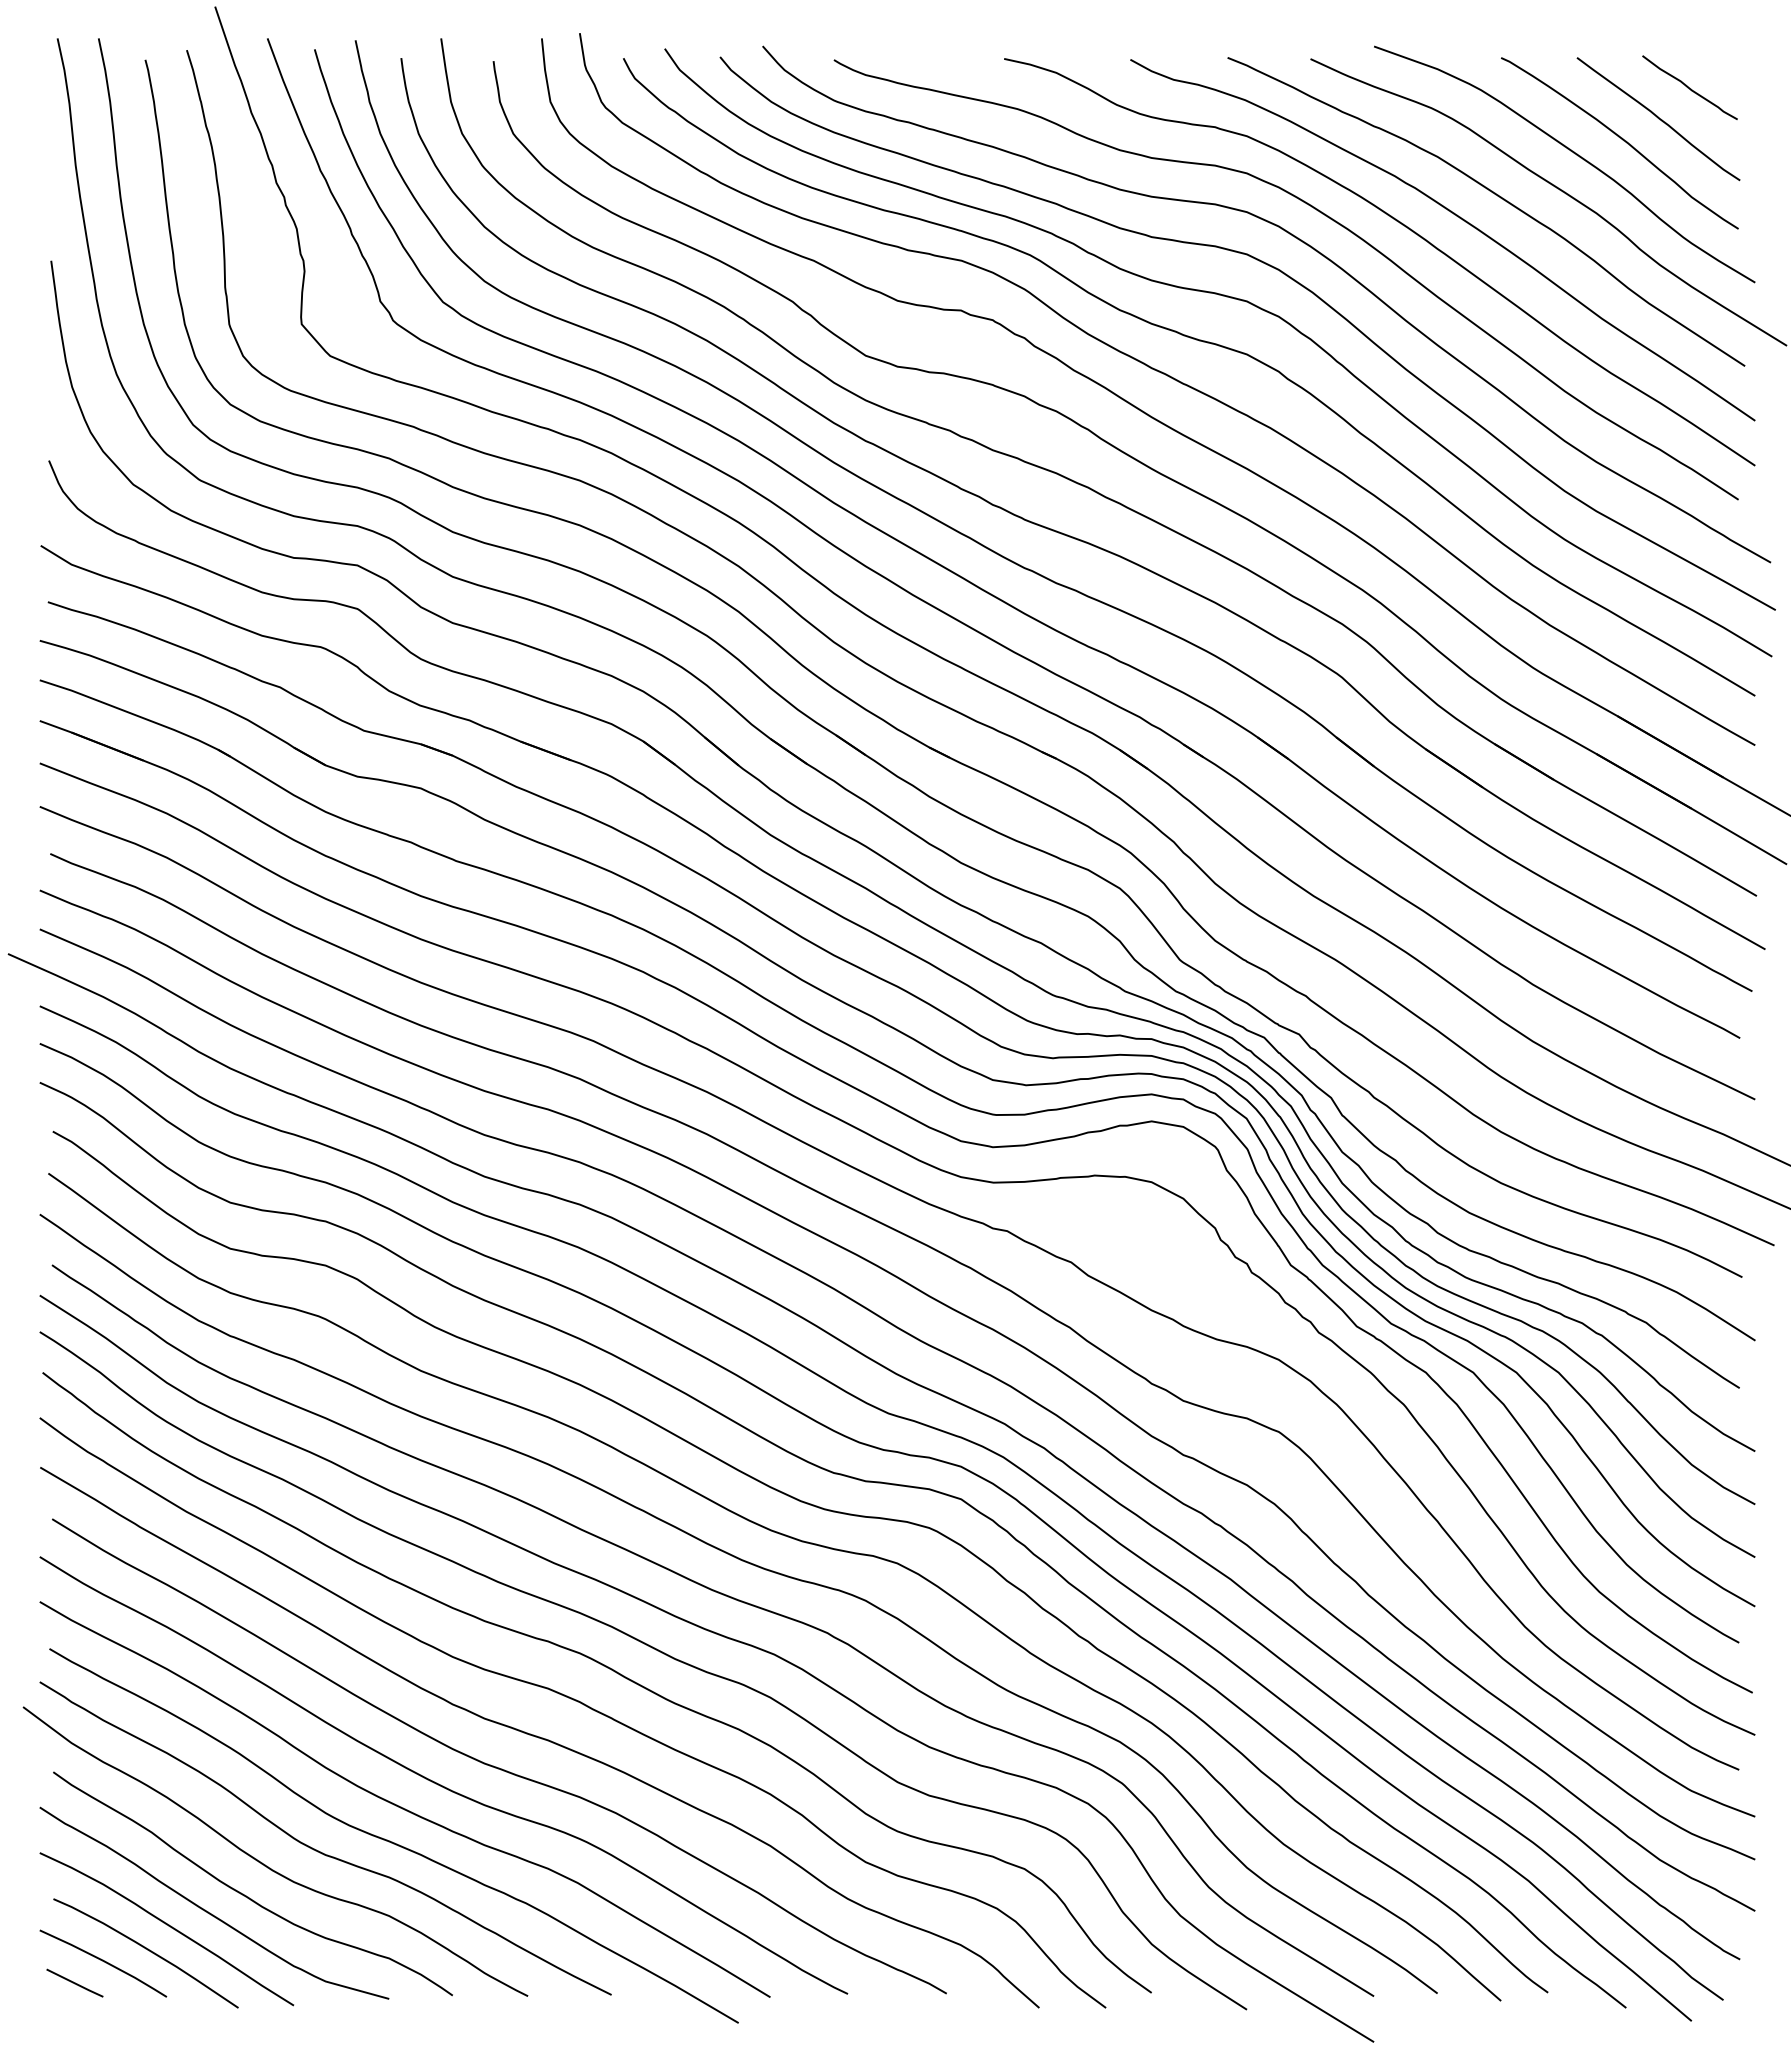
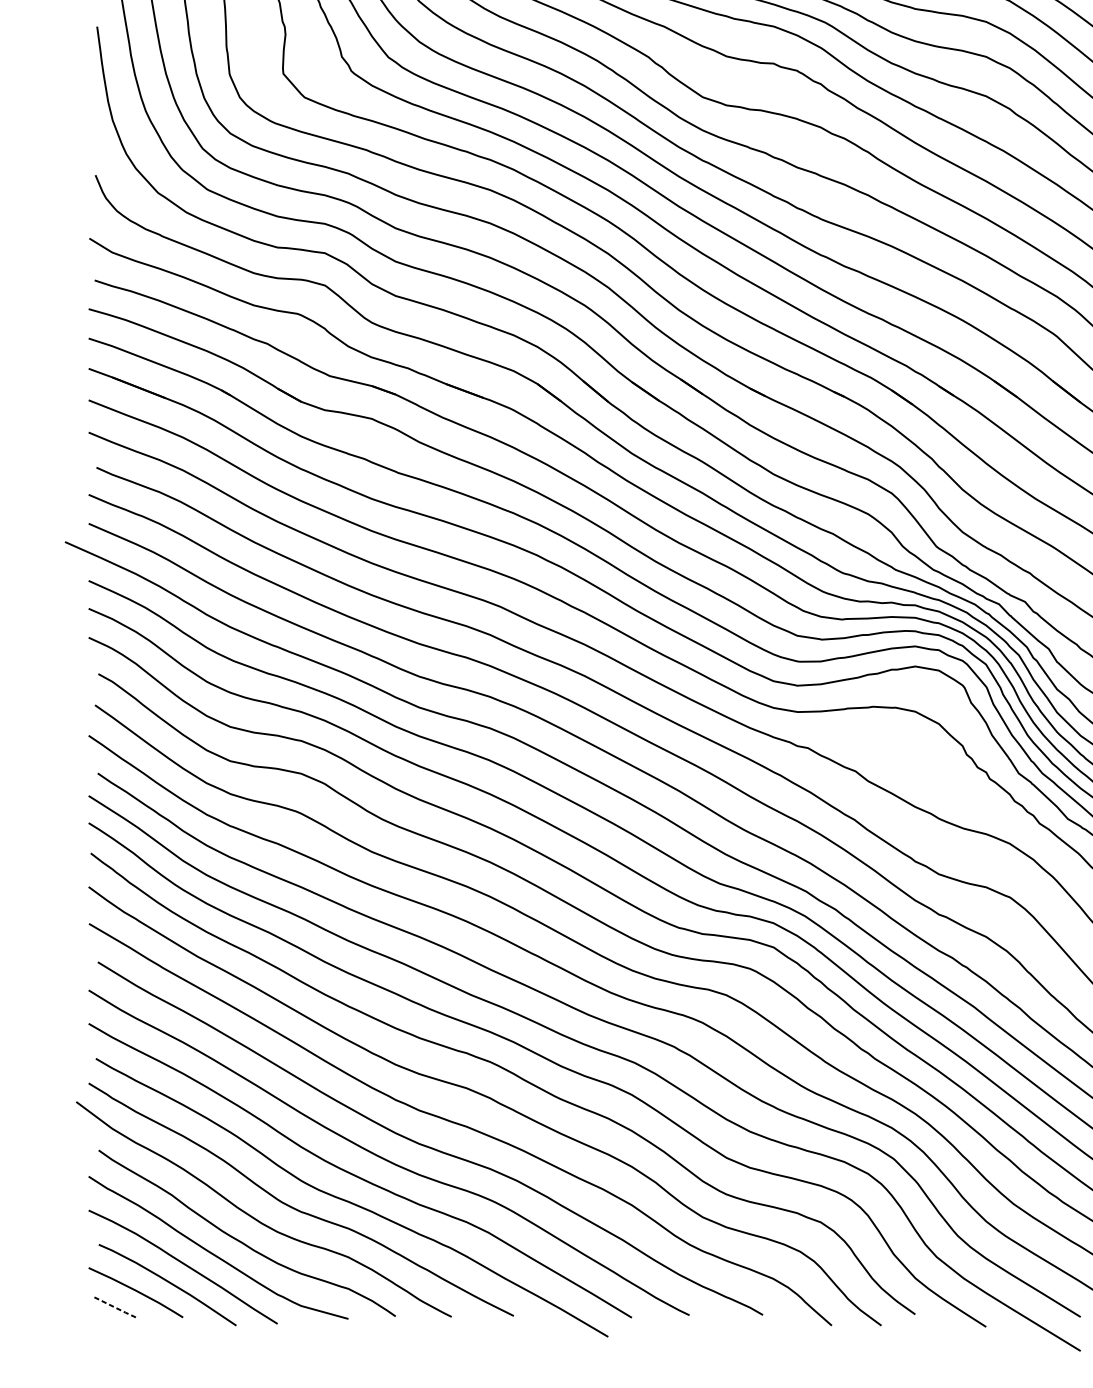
line: (75, 1983) -> (115, 1307), solid -> dashed

